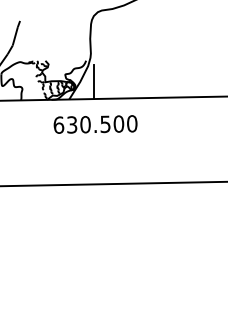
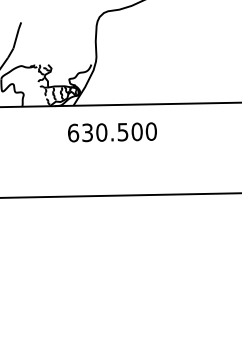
line: (93, 82) -> (99, 87), removed
text: (95, 124) -> (112, 132), moved

